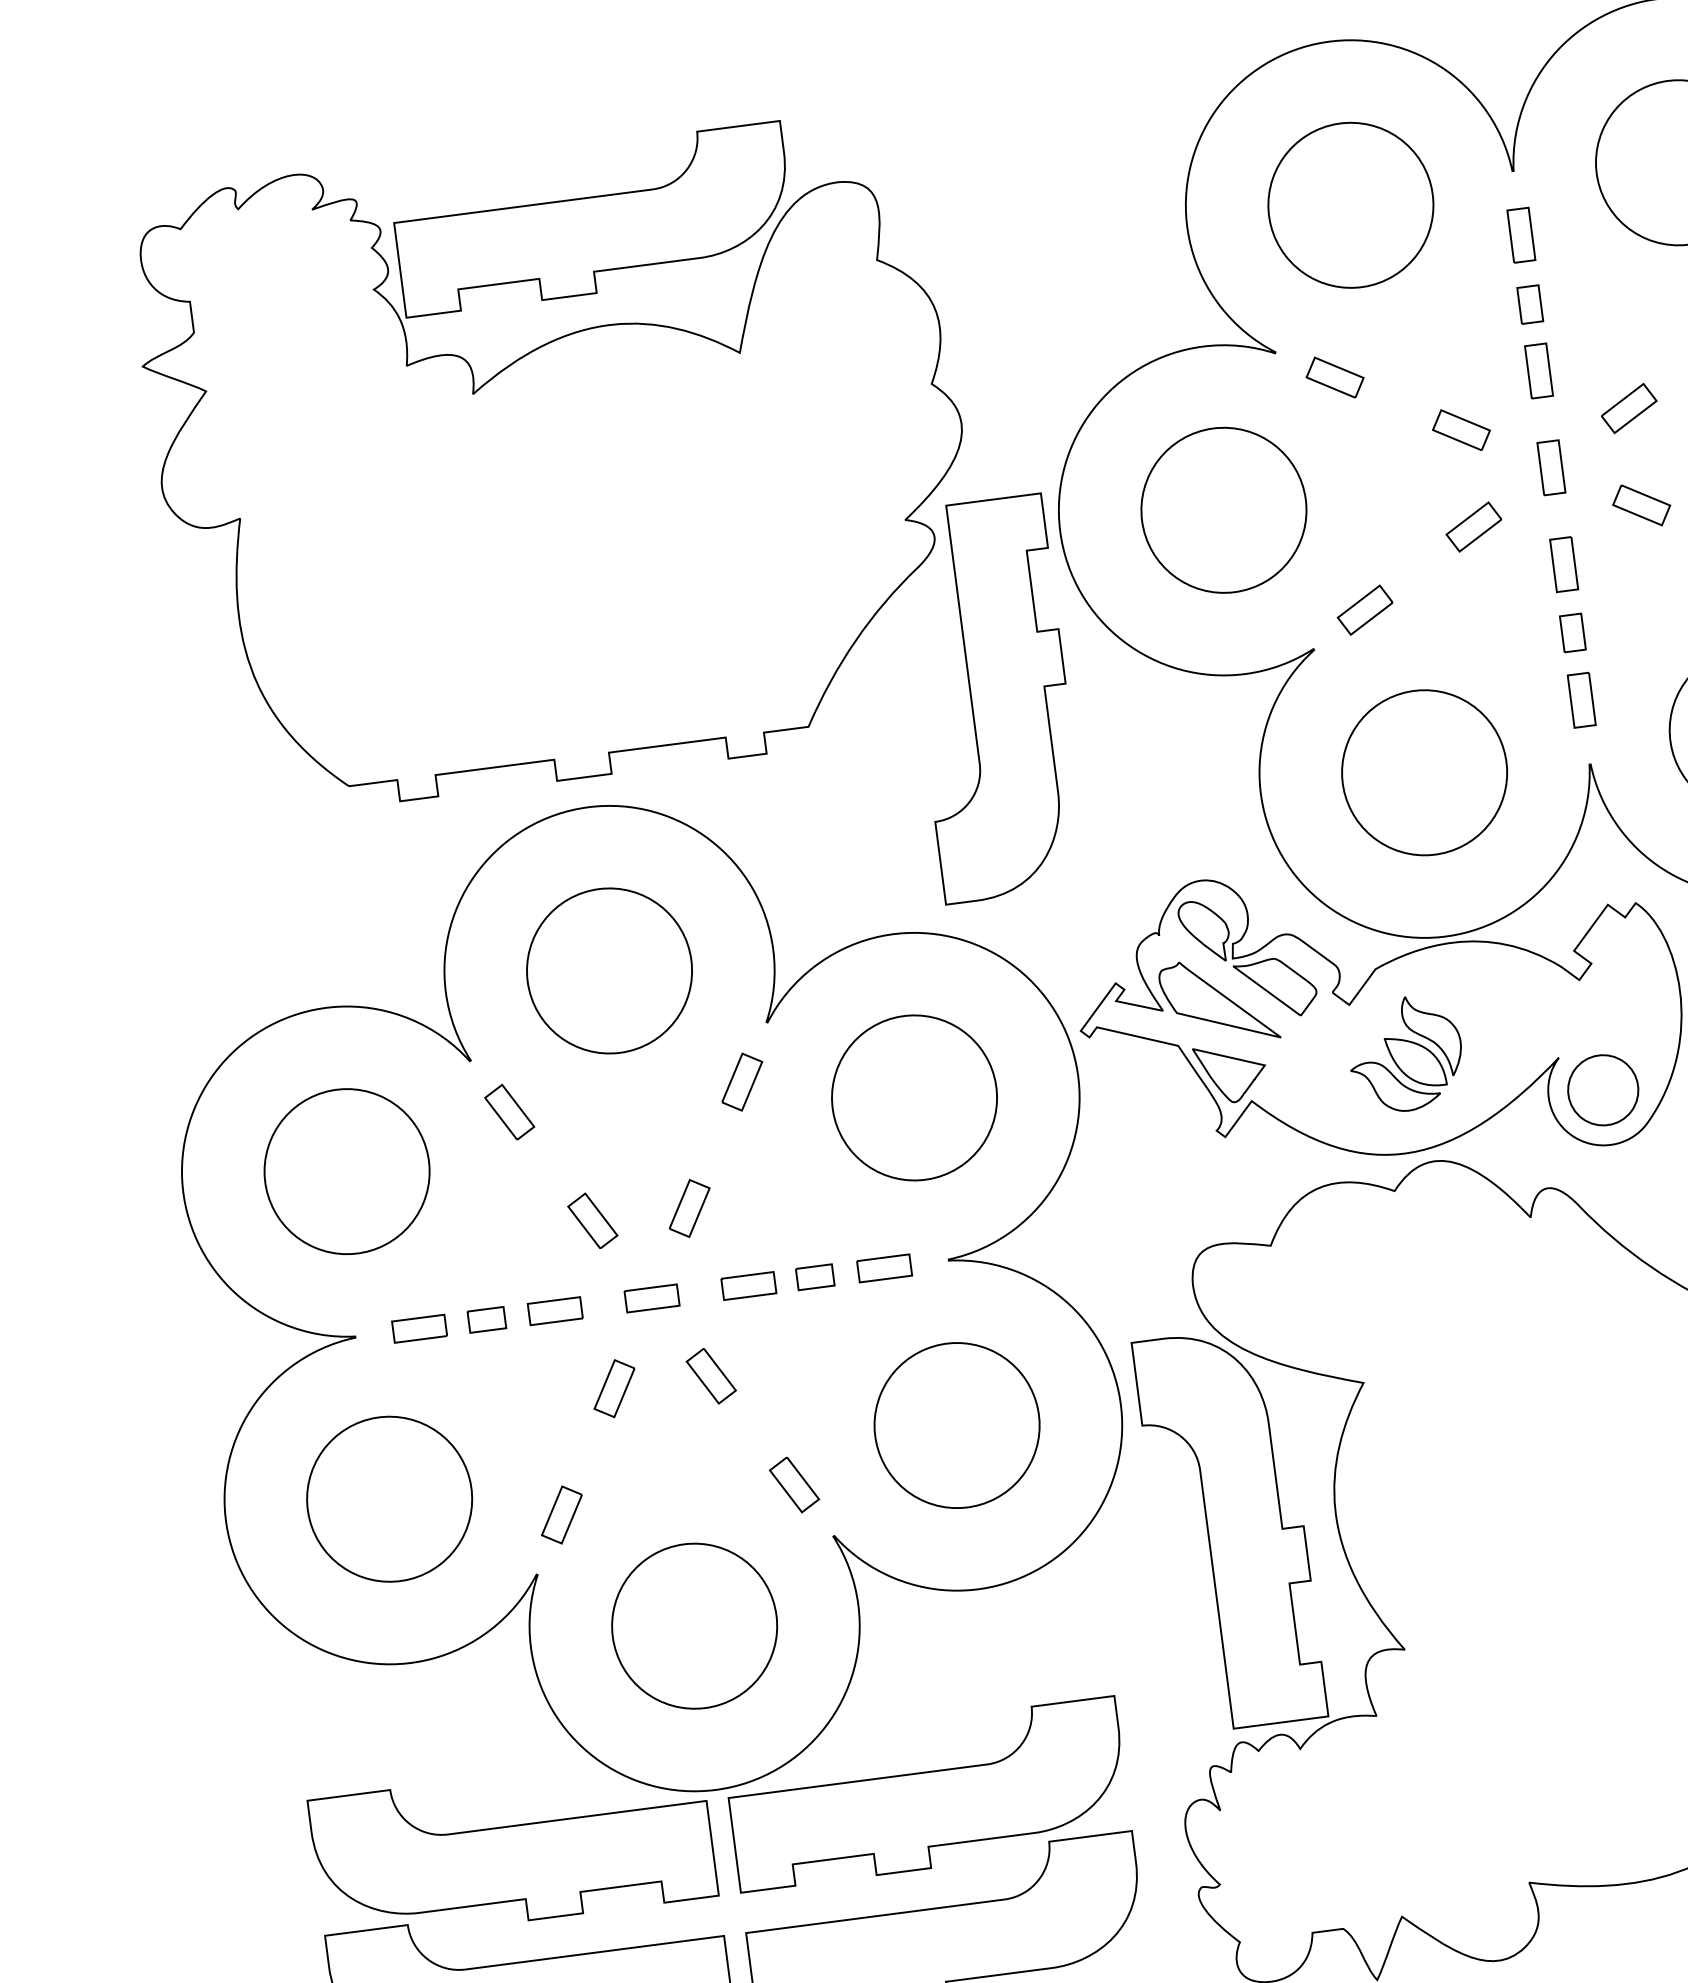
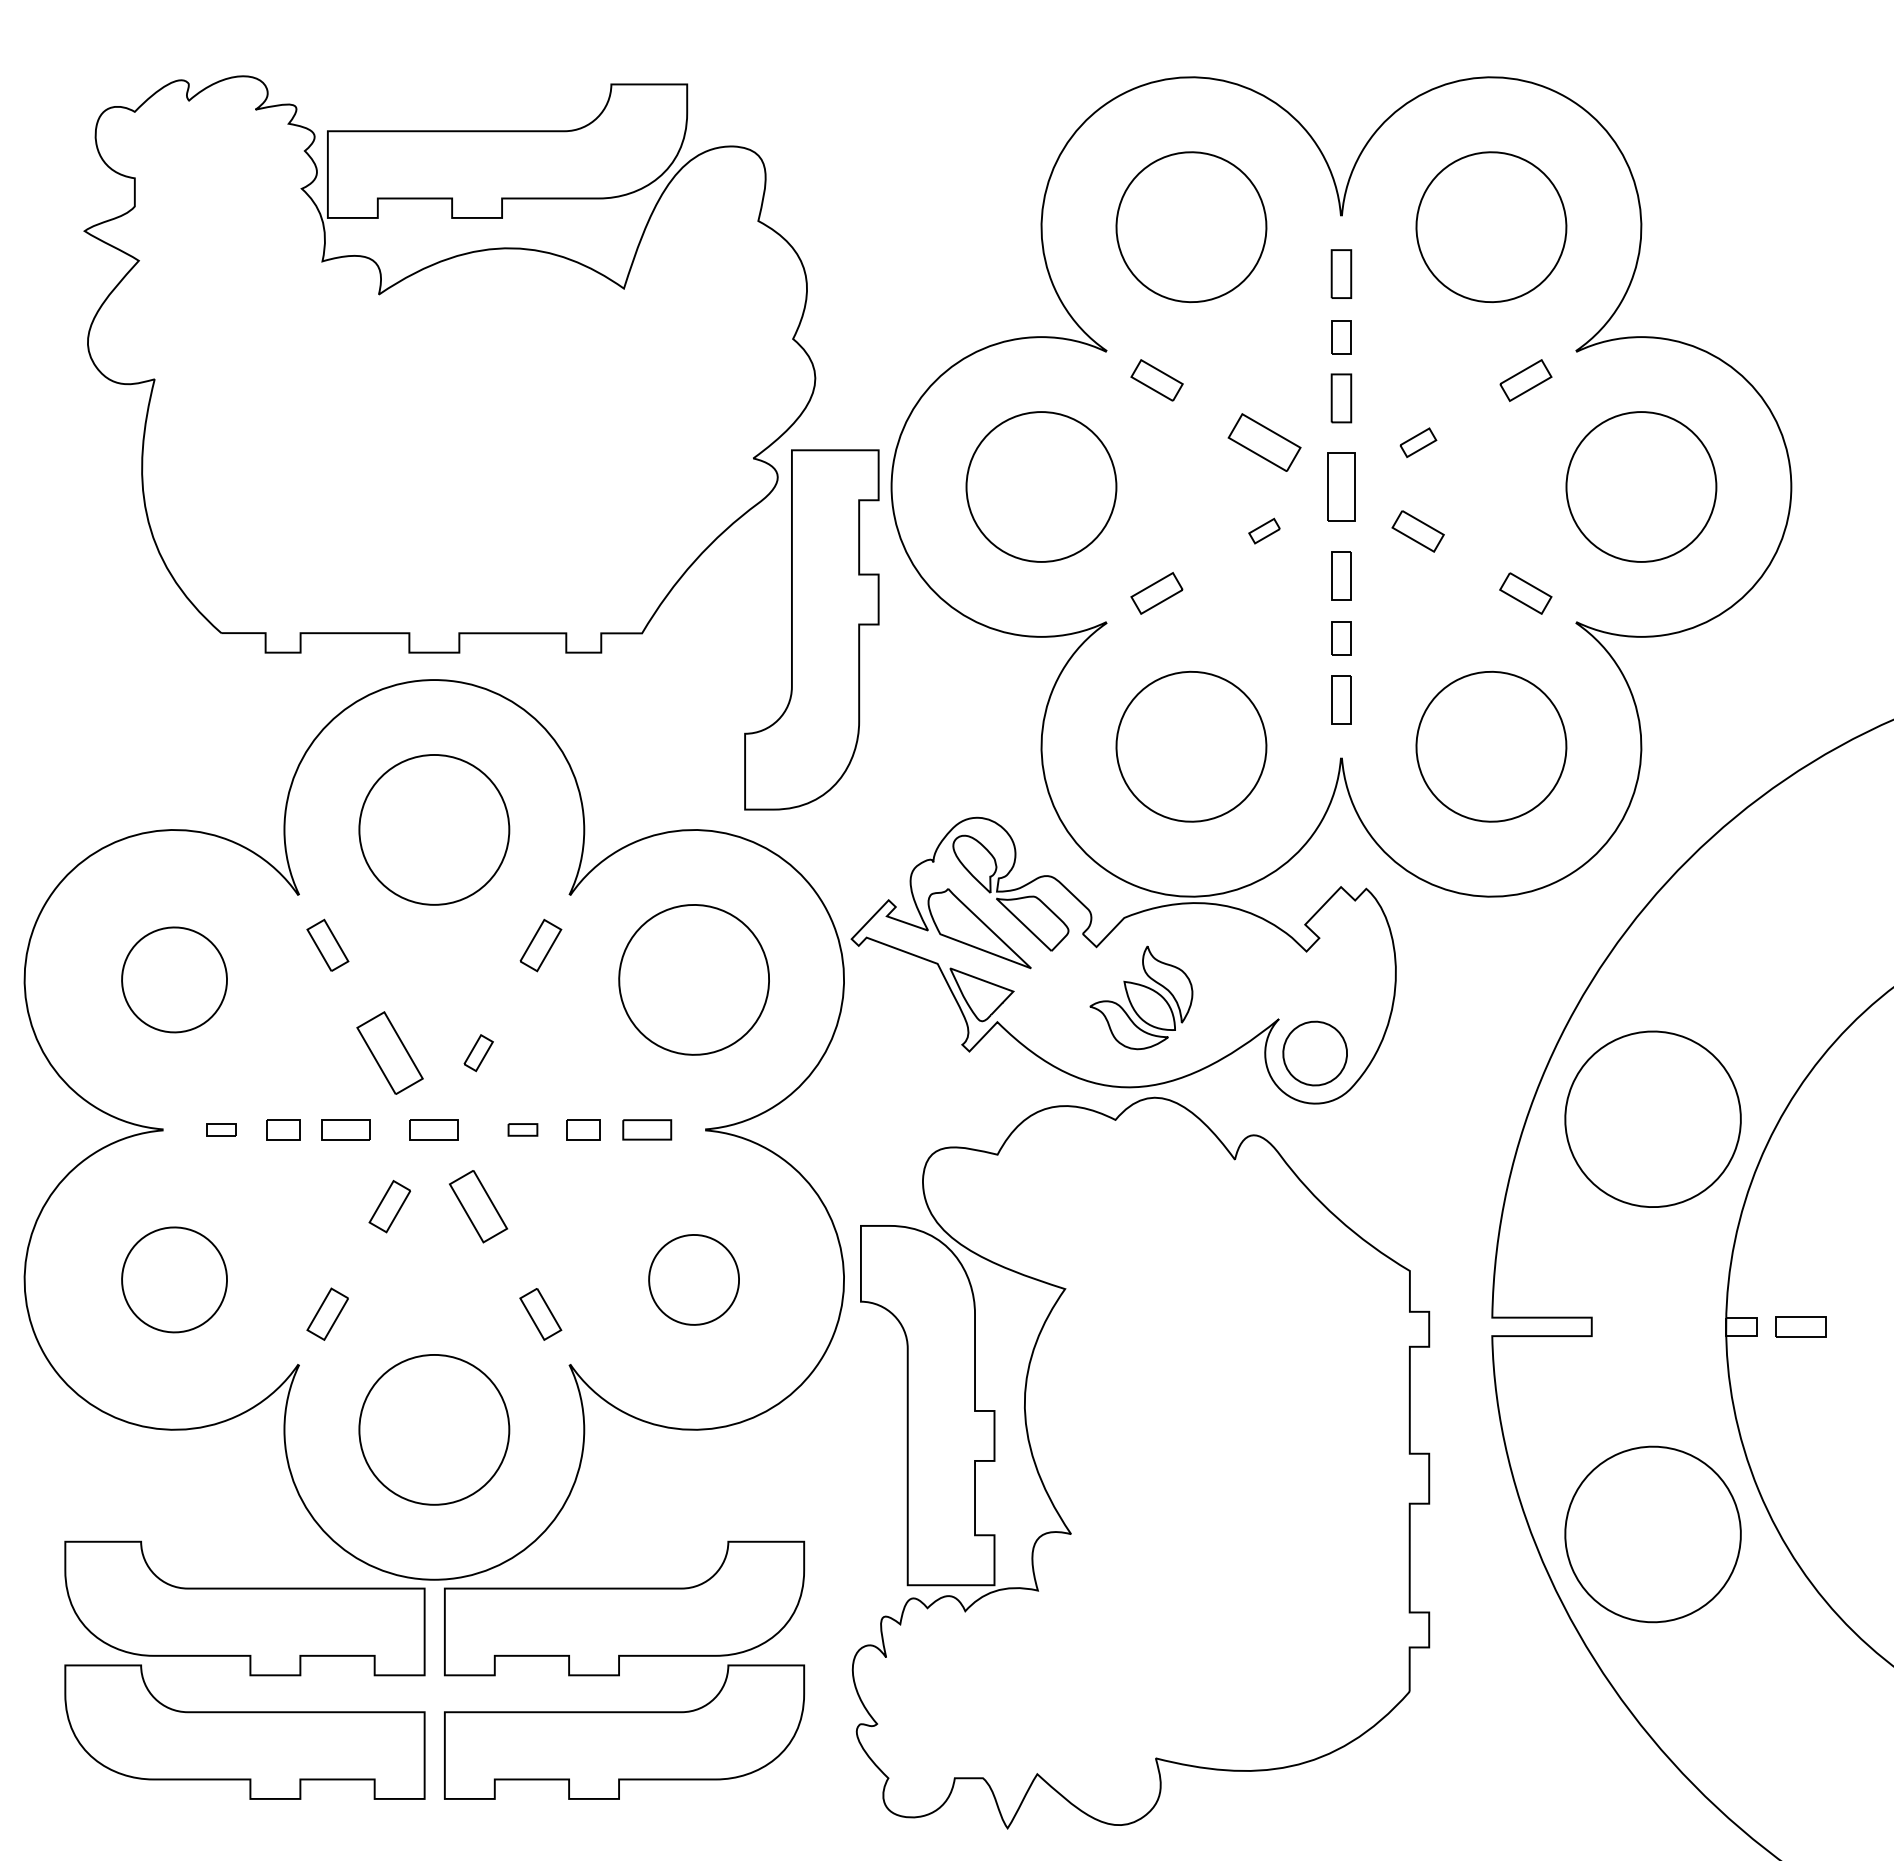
part: (1629, 408) -> (1418, 442), size x0.7
part: (1461, 430) -> (1264, 442), size x1.4
part: (1551, 467) -> (1341, 486), size x1.4
part: (1473, 526) -> (1264, 530), size x0.6
part: (346, 1171) -> (174, 979), size x0.7
part: (689, 1207) -> (478, 1052), size x0.7
part: (592, 1220) -> (389, 1052), size x1.6
part: (748, 1285) -> (522, 1129), size x0.6
part: (419, 1328) -> (221, 1129), size x0.6
part: (711, 1375) -> (478, 1206), size x1.4
part: (956, 1425) -> (693, 1279), size x0.6
part: (389, 1498) -> (174, 1279), size x0.7

